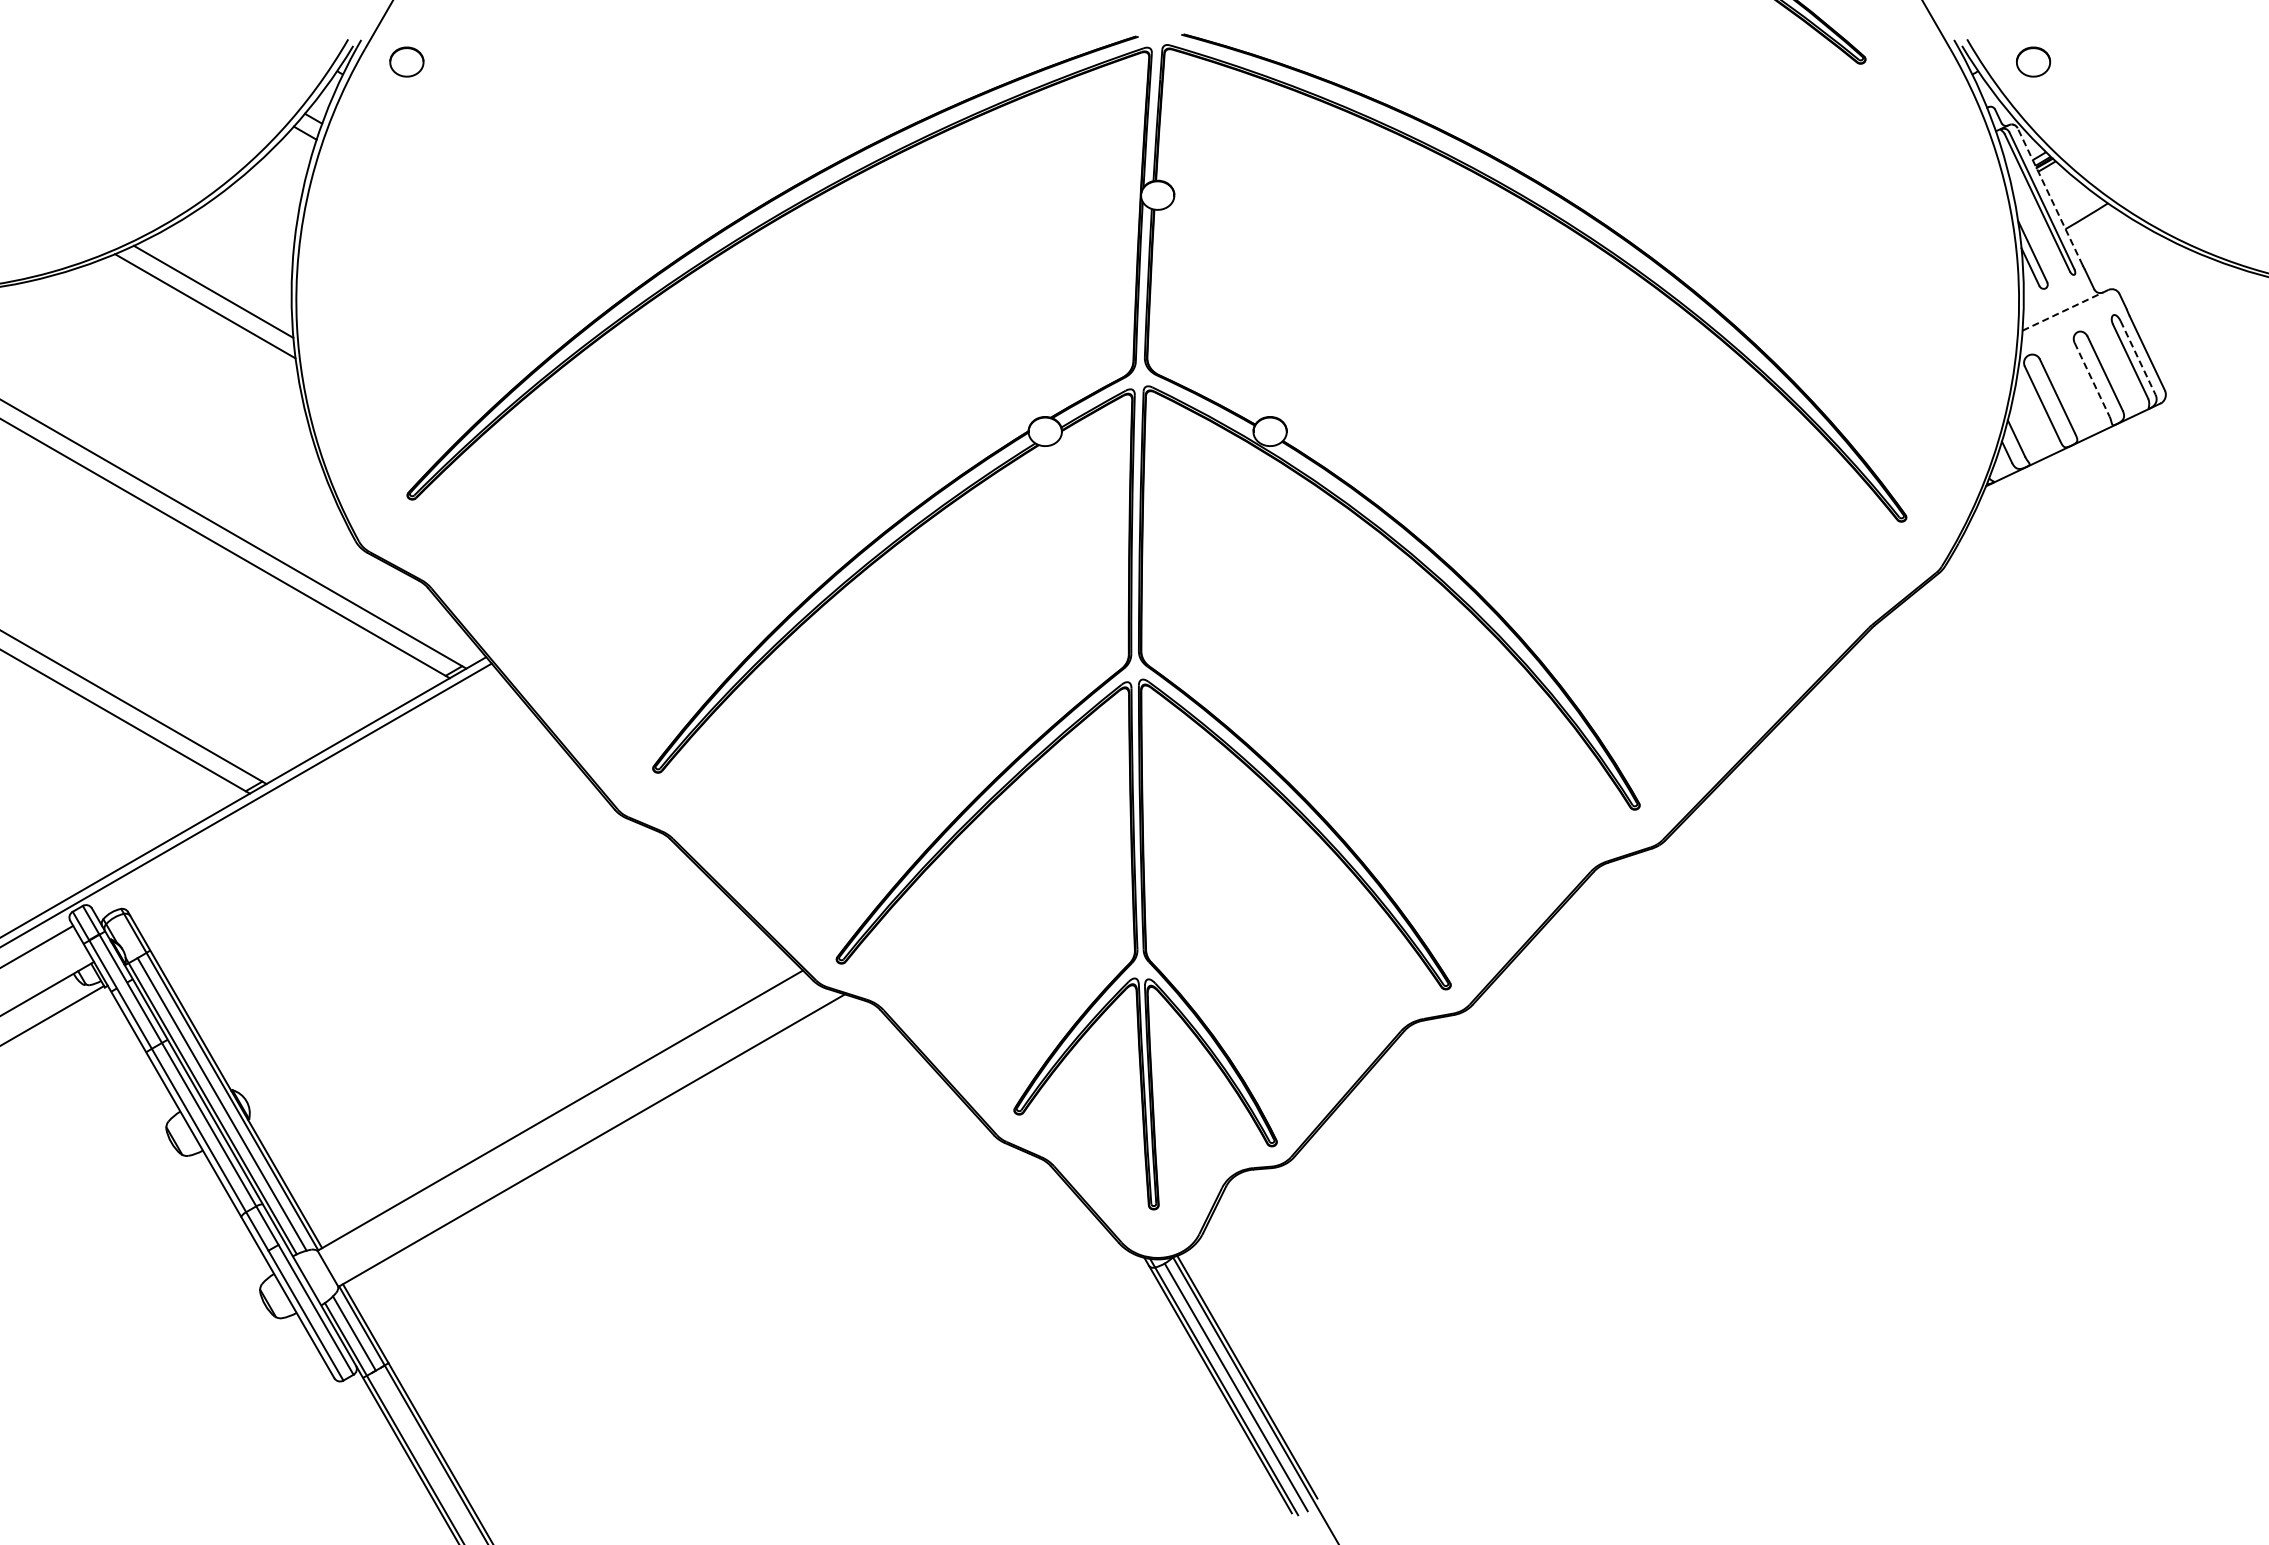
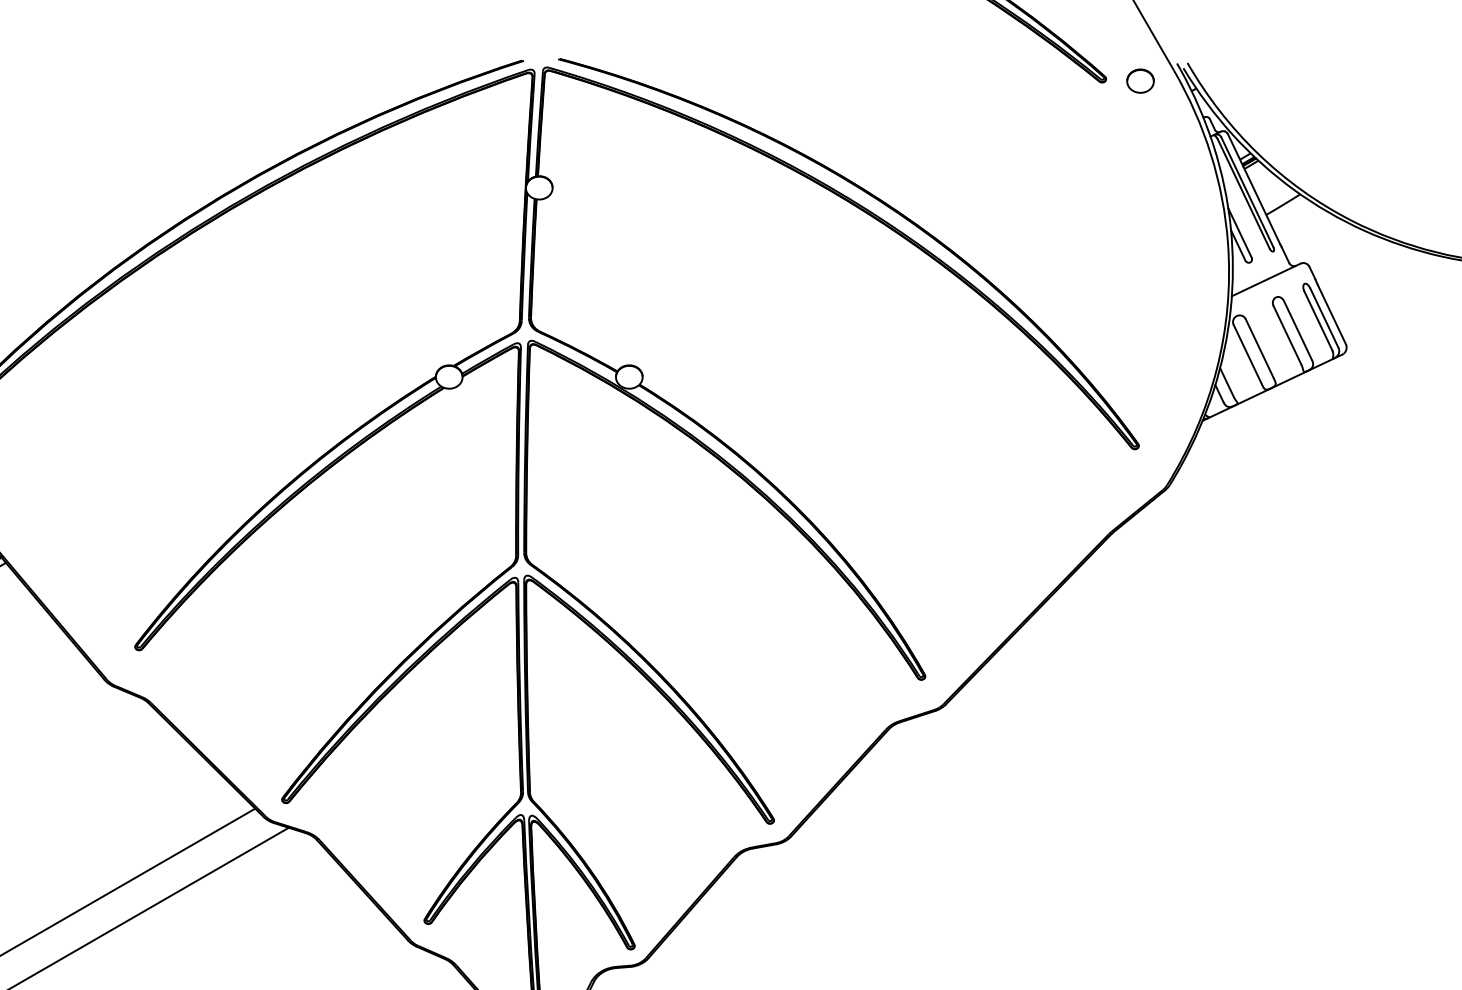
part: (2033, 61) -> (1140, 80), moved
line: (2050, 196) -> (1254, 188), dashed -> solid
line: (2065, 310) -> (1266, 280), dashed -> solid
line: (2138, 357) -> (1324, 317), dashed -> solid
line: (2092, 379) -> (1287, 335), dashed -> solid

